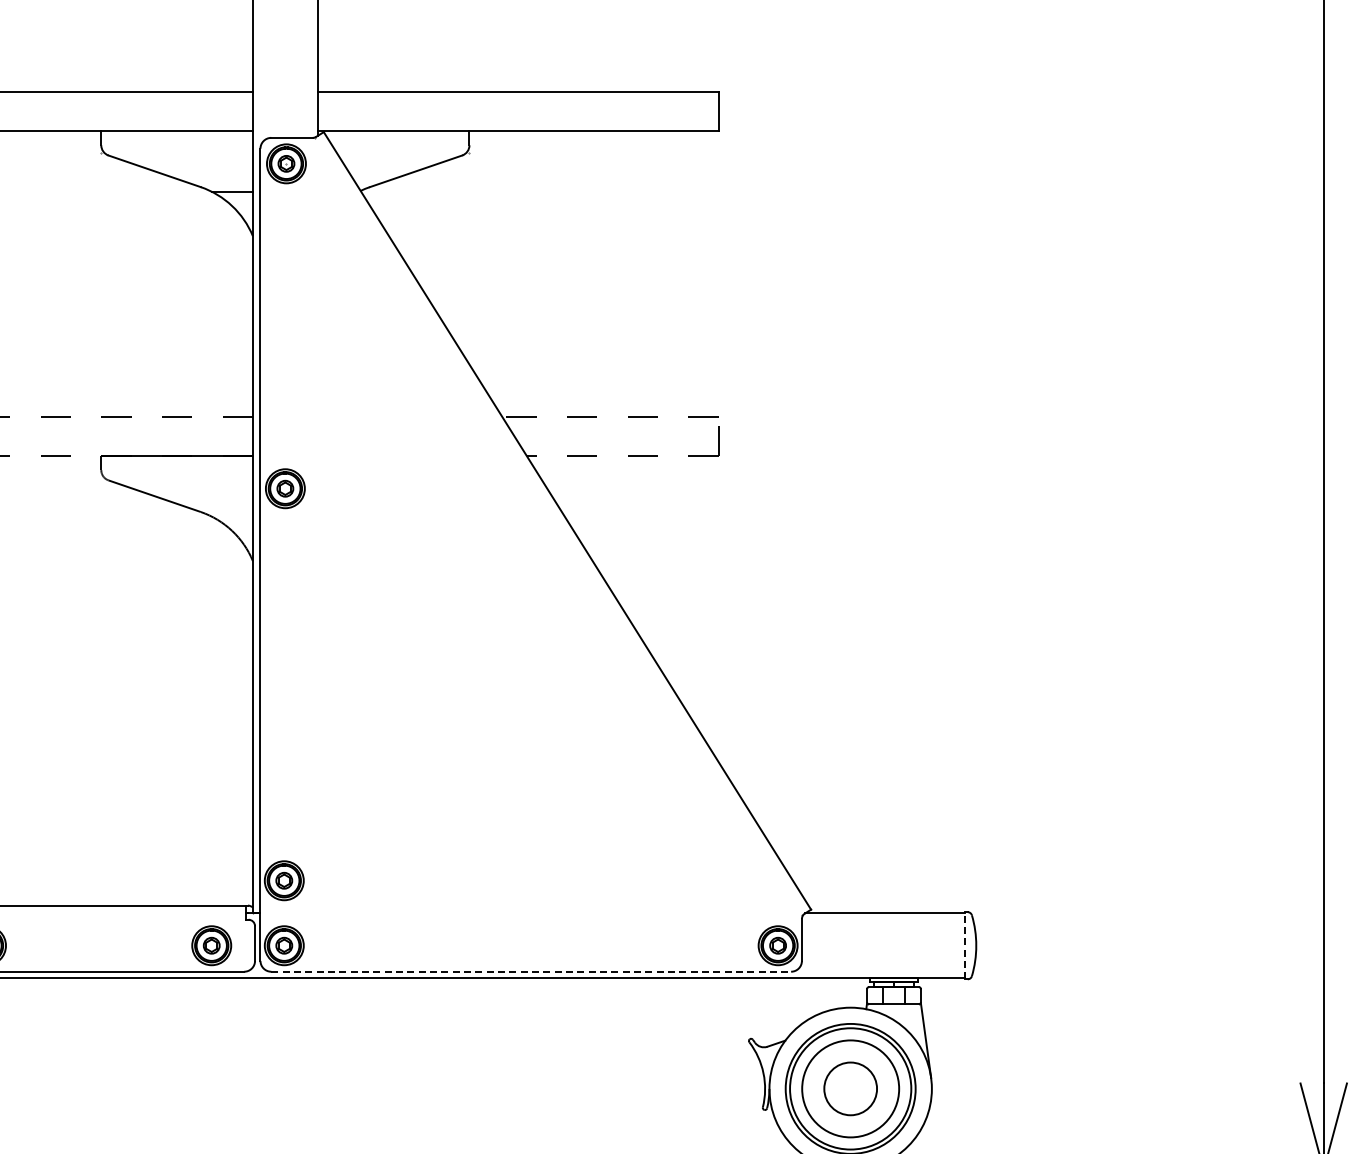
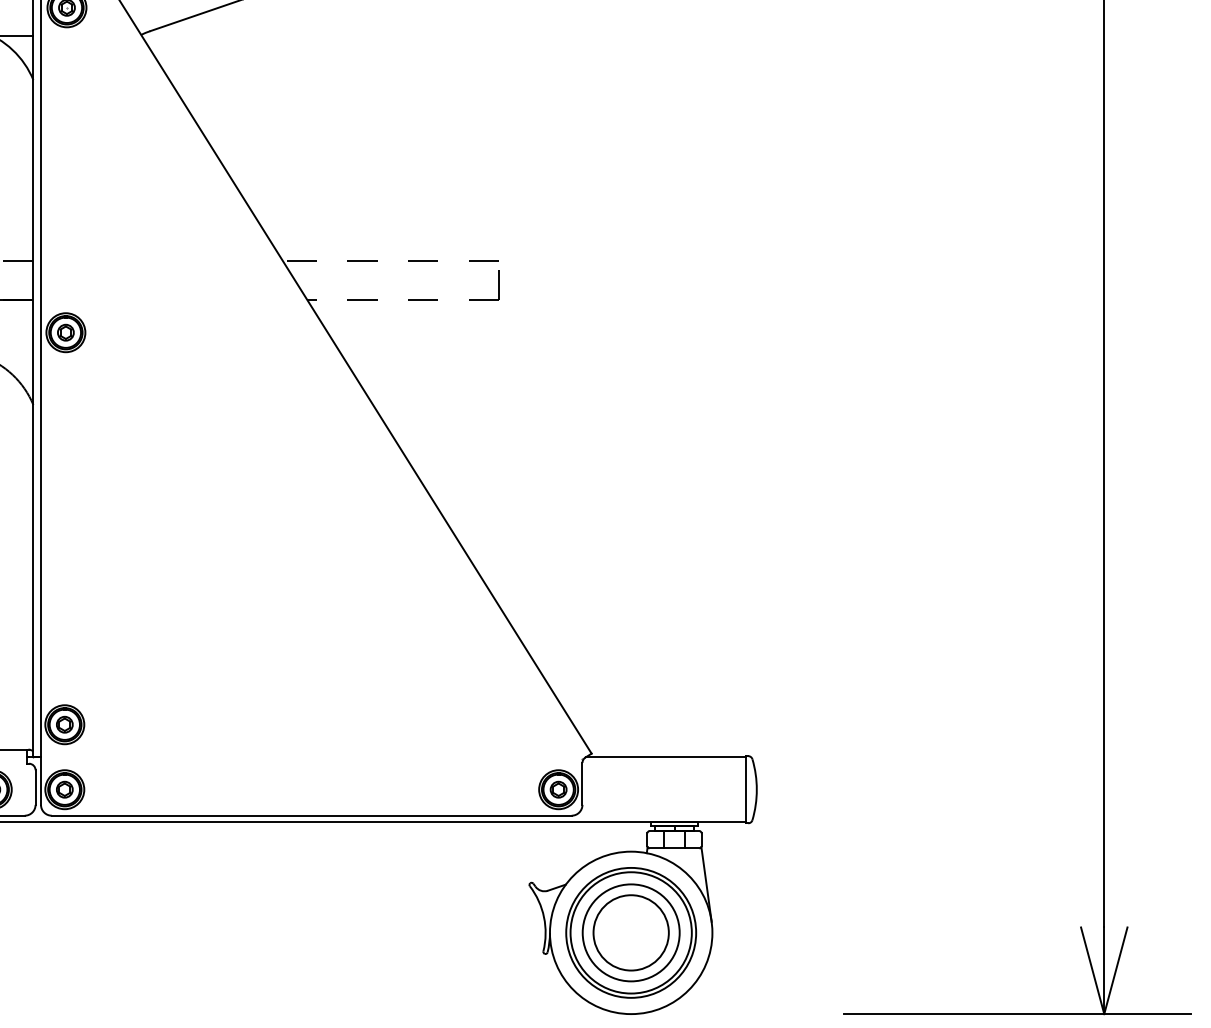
line: (965, 945) -> (746, 789), dashed -> solid
line: (531, 971) -> (312, 815), dashed -> solid
circle: (850, 1088) -> (631, 932), size x1.43

